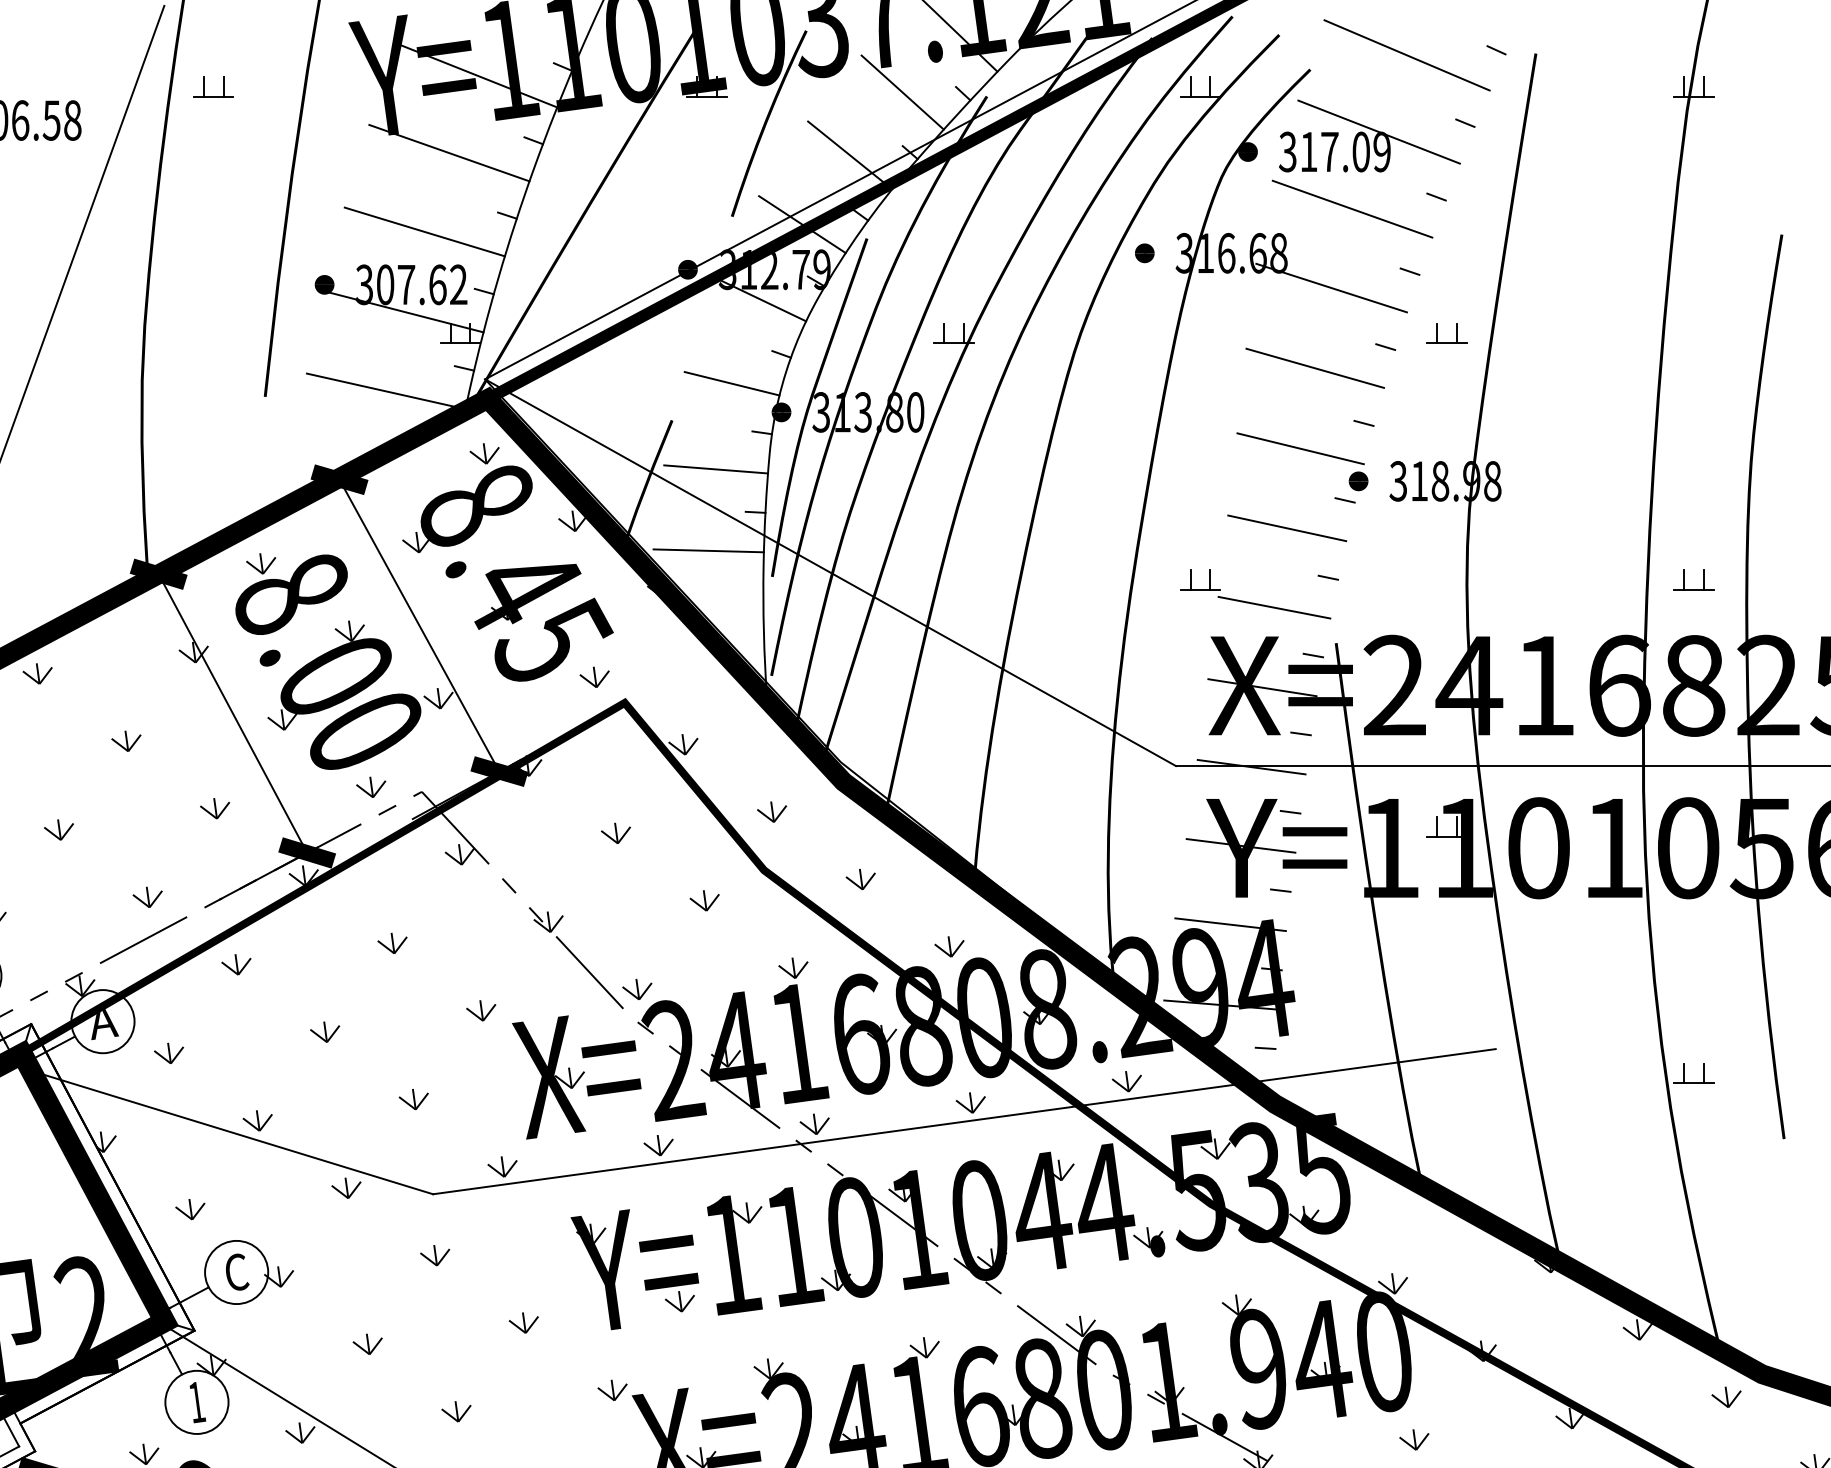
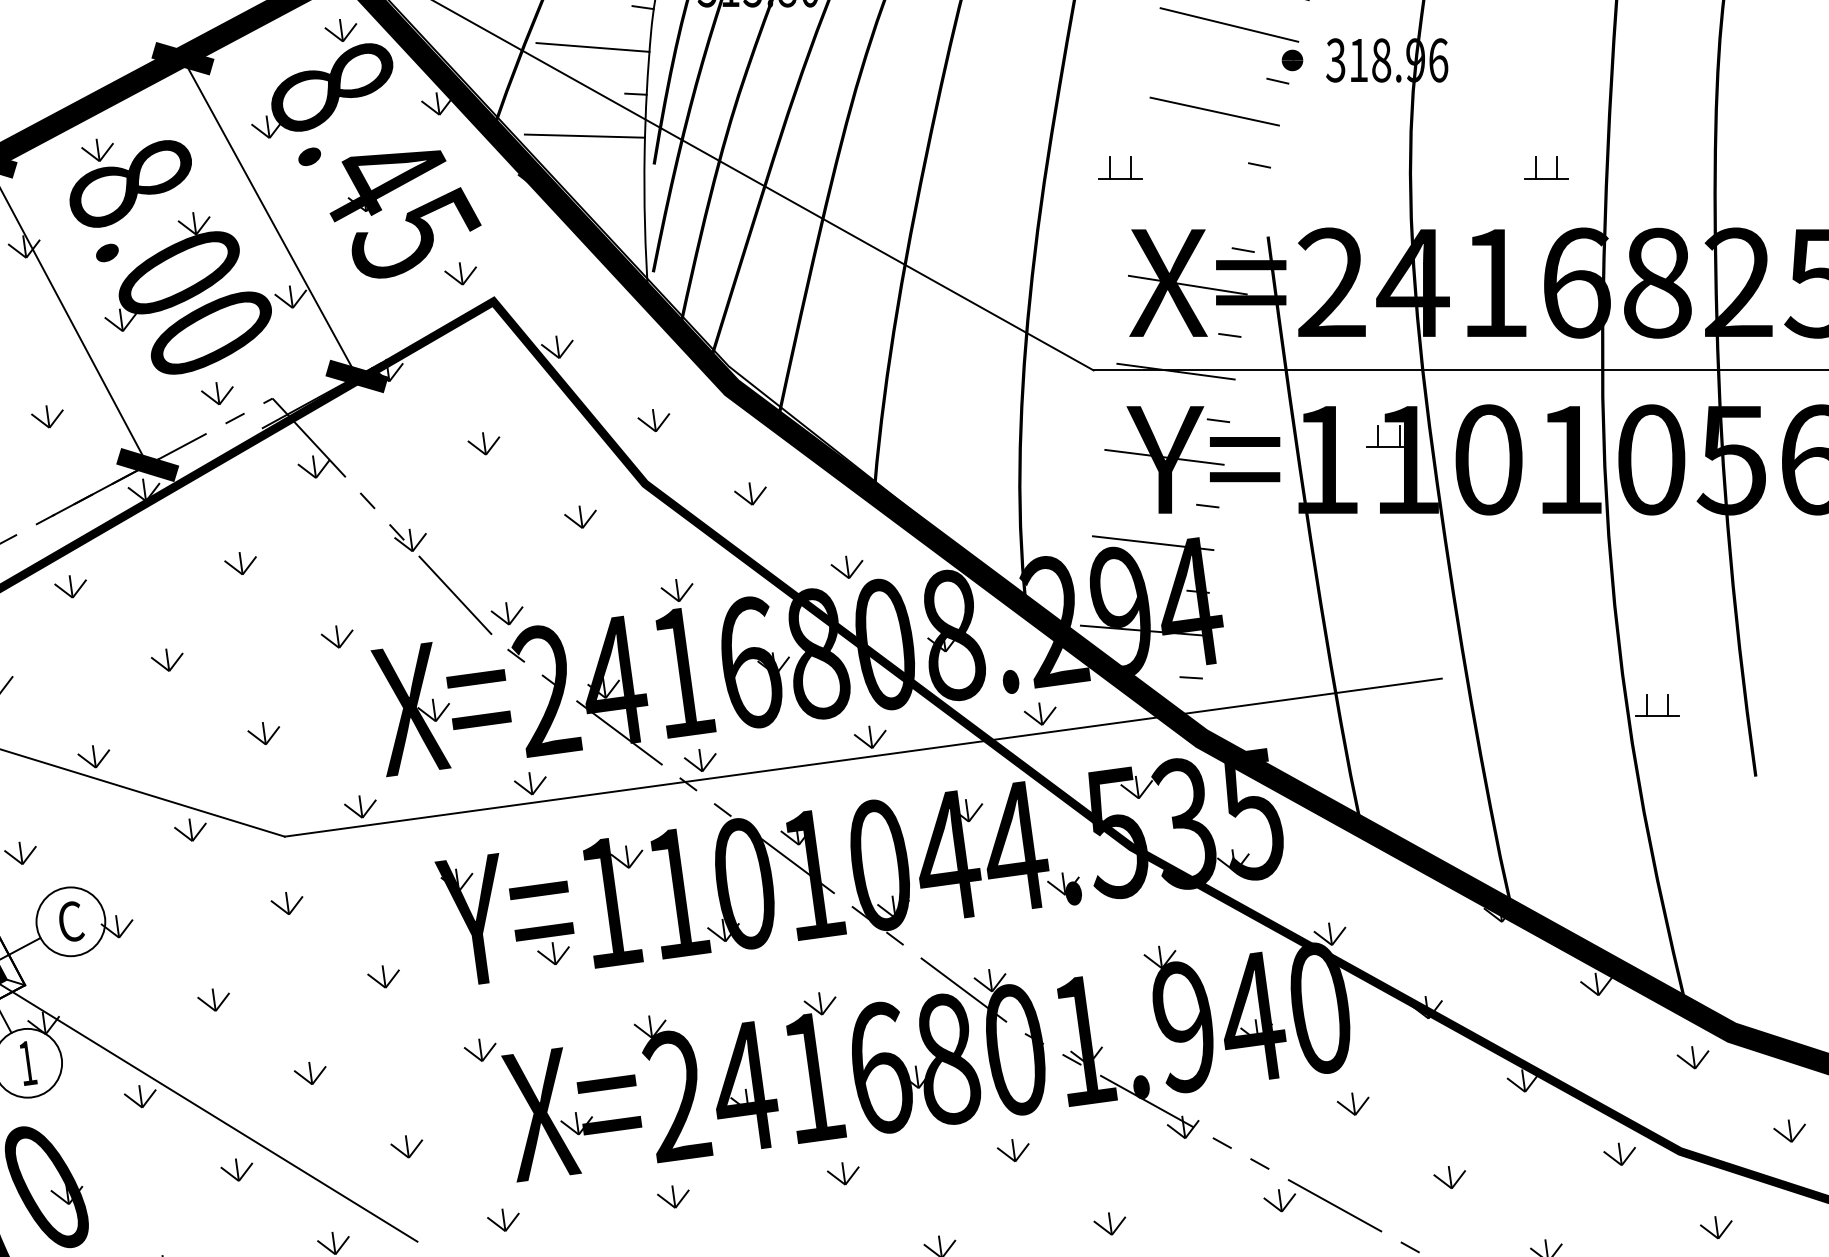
text: (1492, 481) -> (1438, 60), 318.98 -> 318.96
part: (1684, 579) -> (1536, 167), moved
line: (1274, 607) -> (1200, 197), removed

